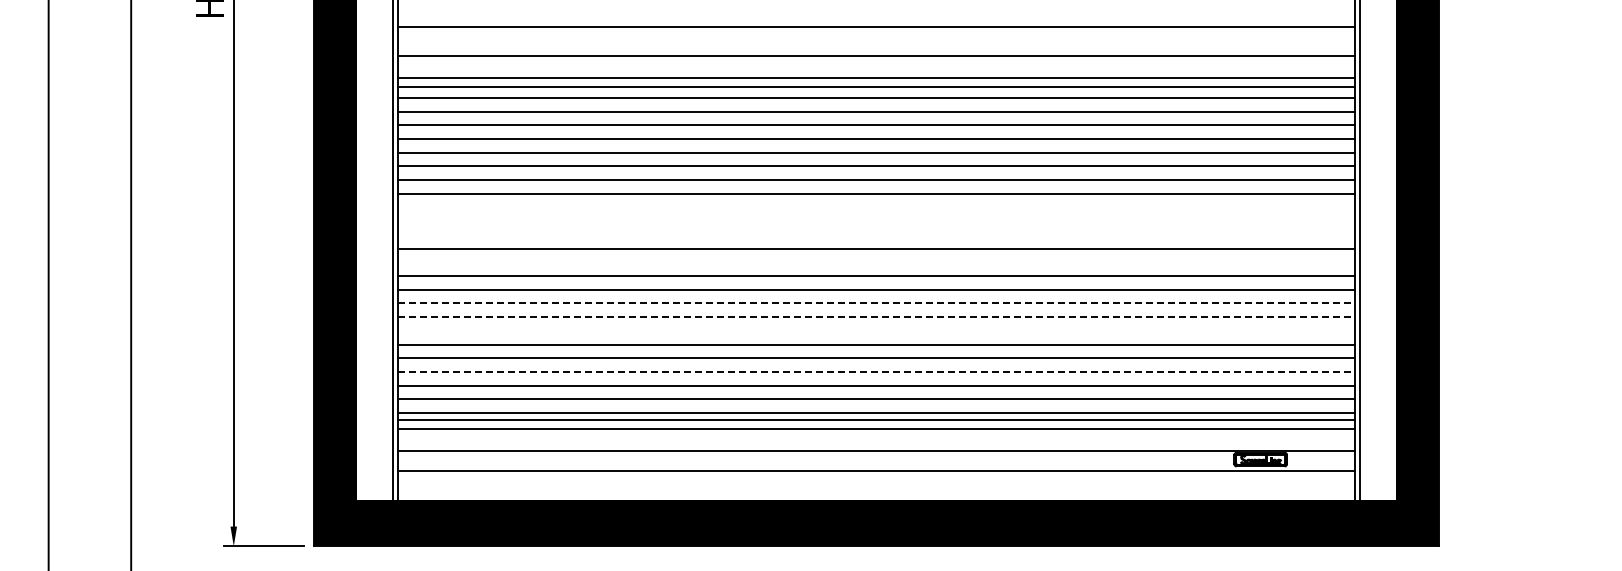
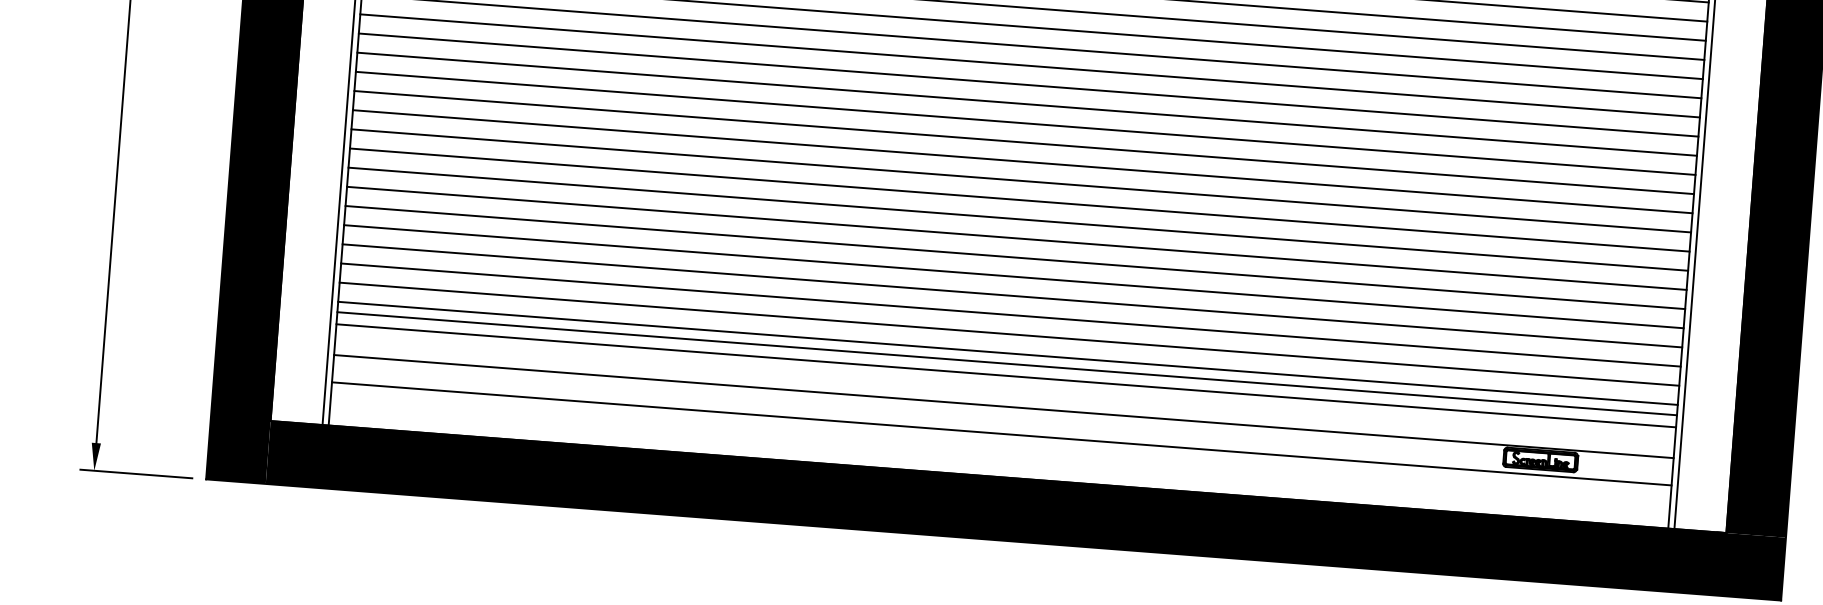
line: (876, 207) -> (1030, 65), added
line: (876, 221) -> (1028, 85), added
line: (876, 234) -> (1027, 103), added
line: (876, 262) -> (1024, 142), added
line: (876, 303) -> (1019, 200), dashed -> solid
line: (876, 317) -> (1018, 219), dashed -> solid
line: (876, 330) -> (1016, 237), added
line: (876, 371) -> (1012, 295), dashed -> solid

